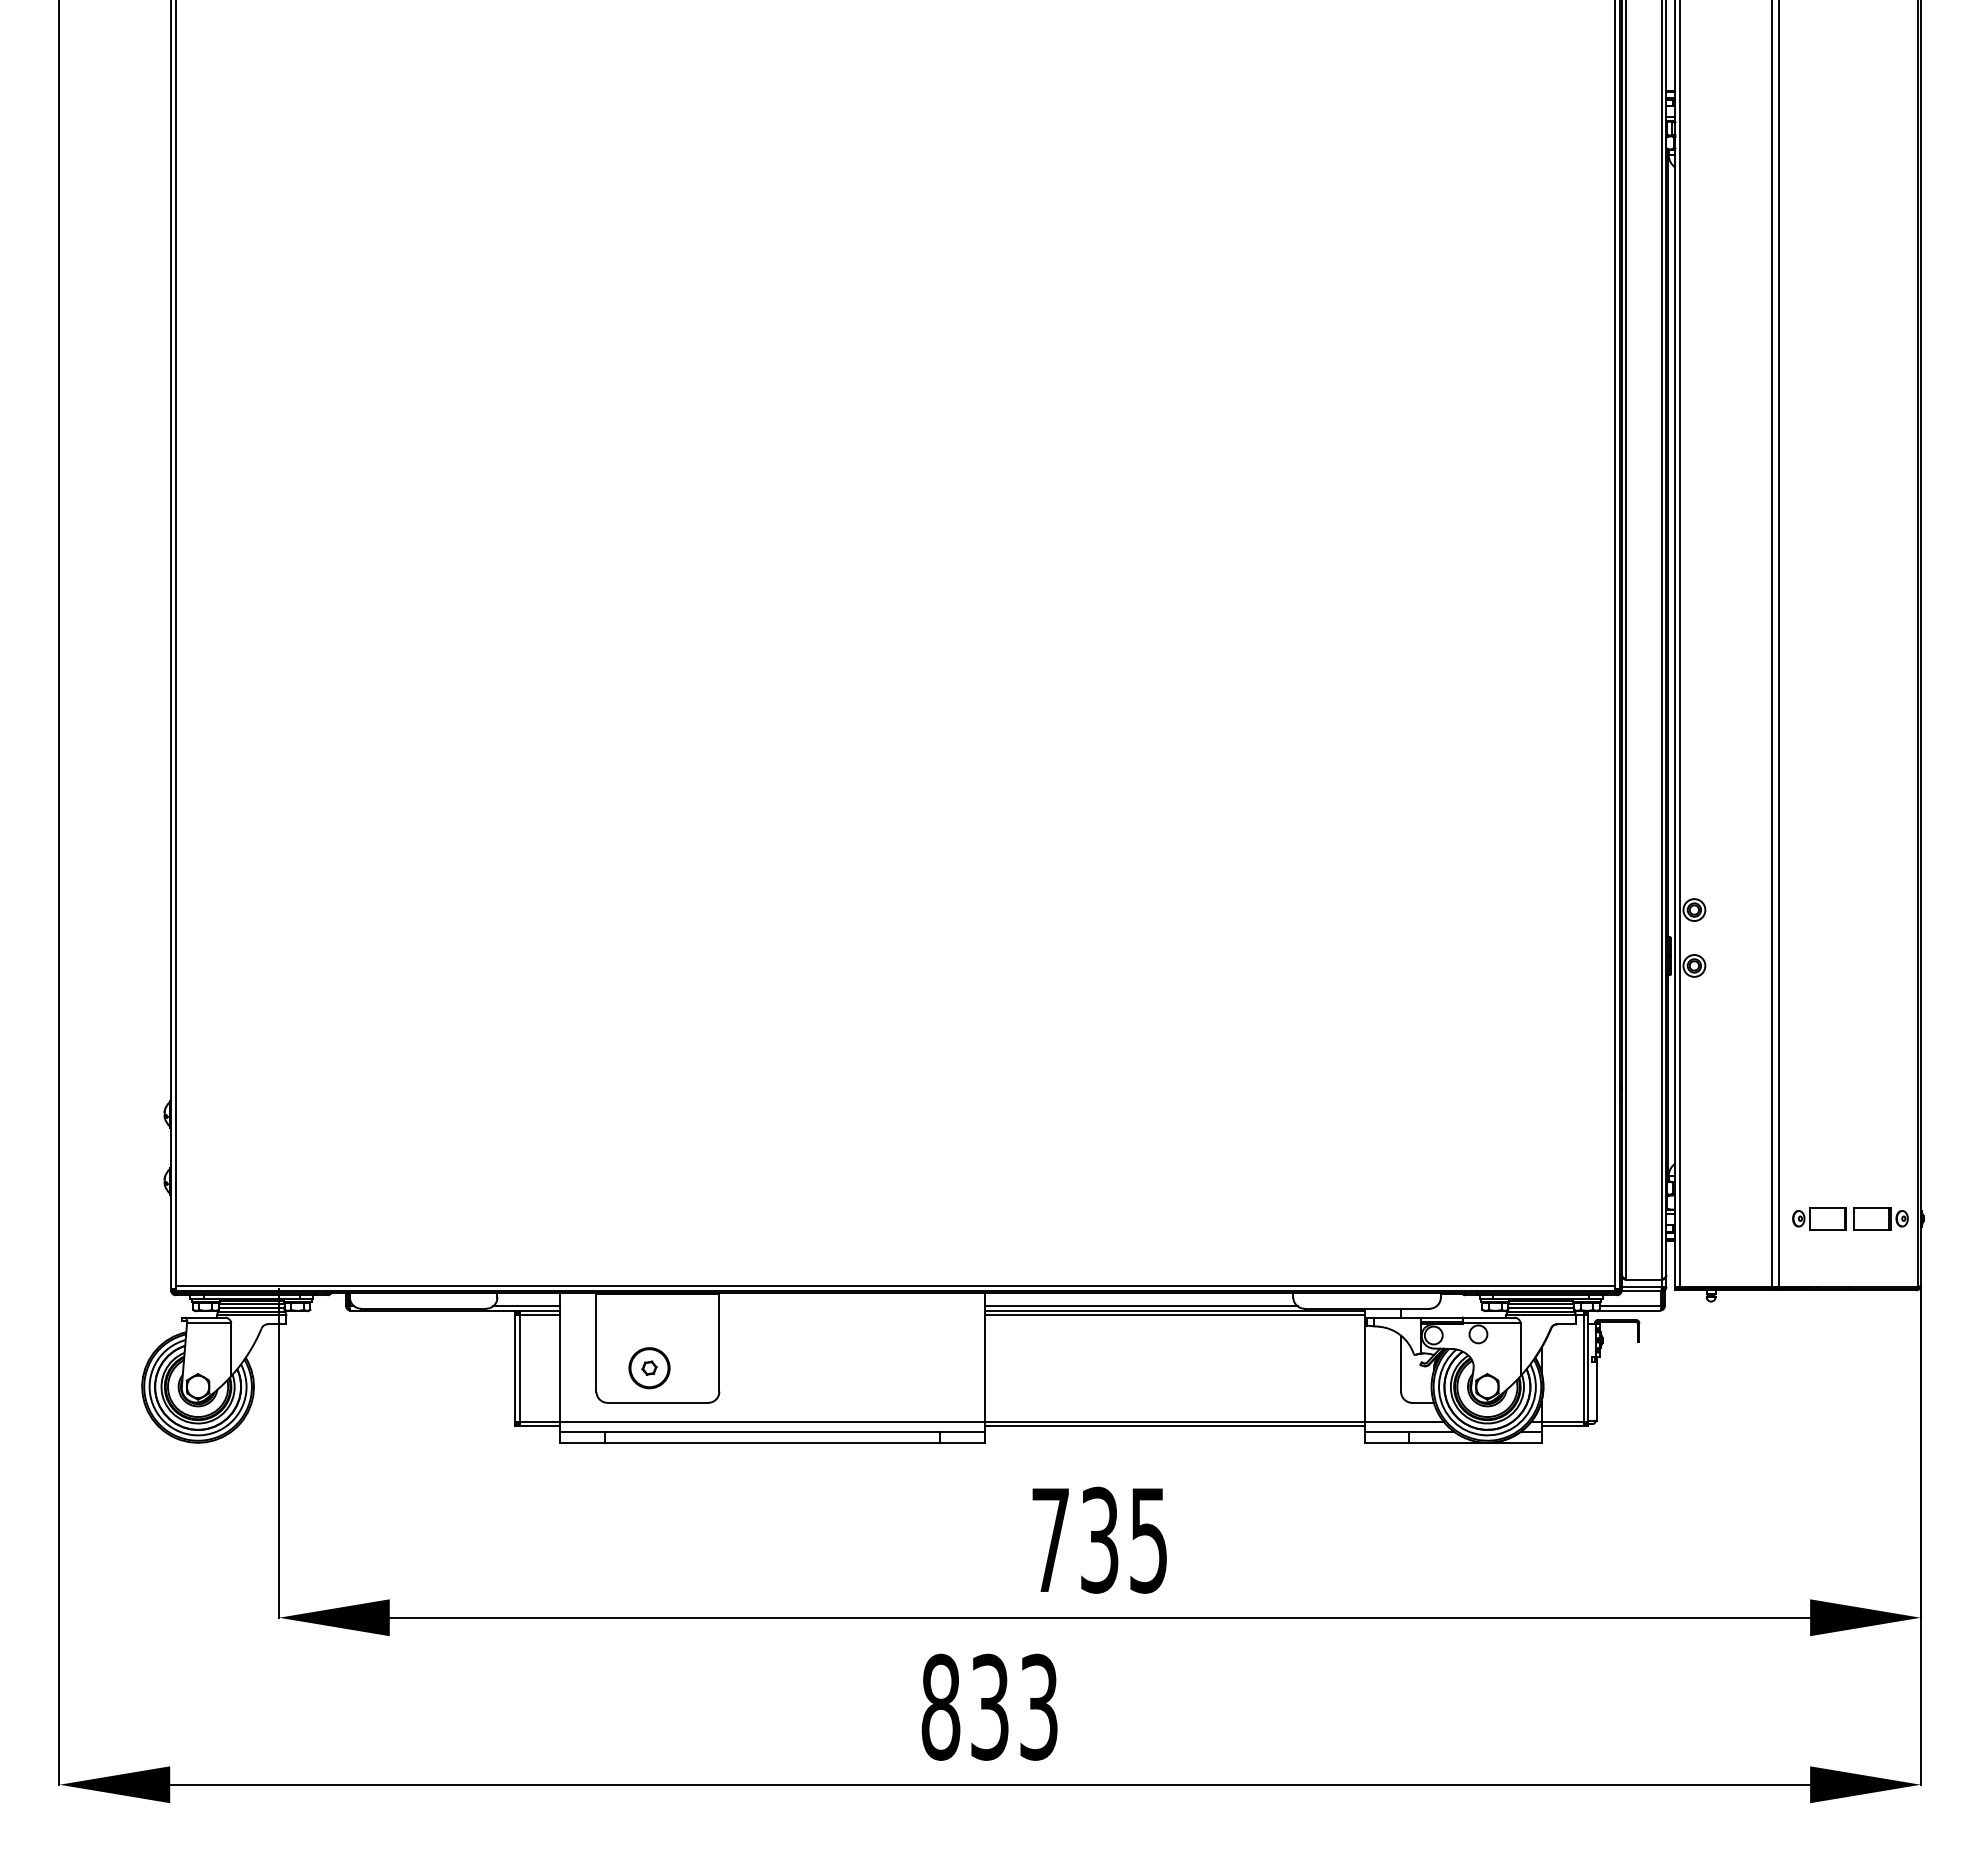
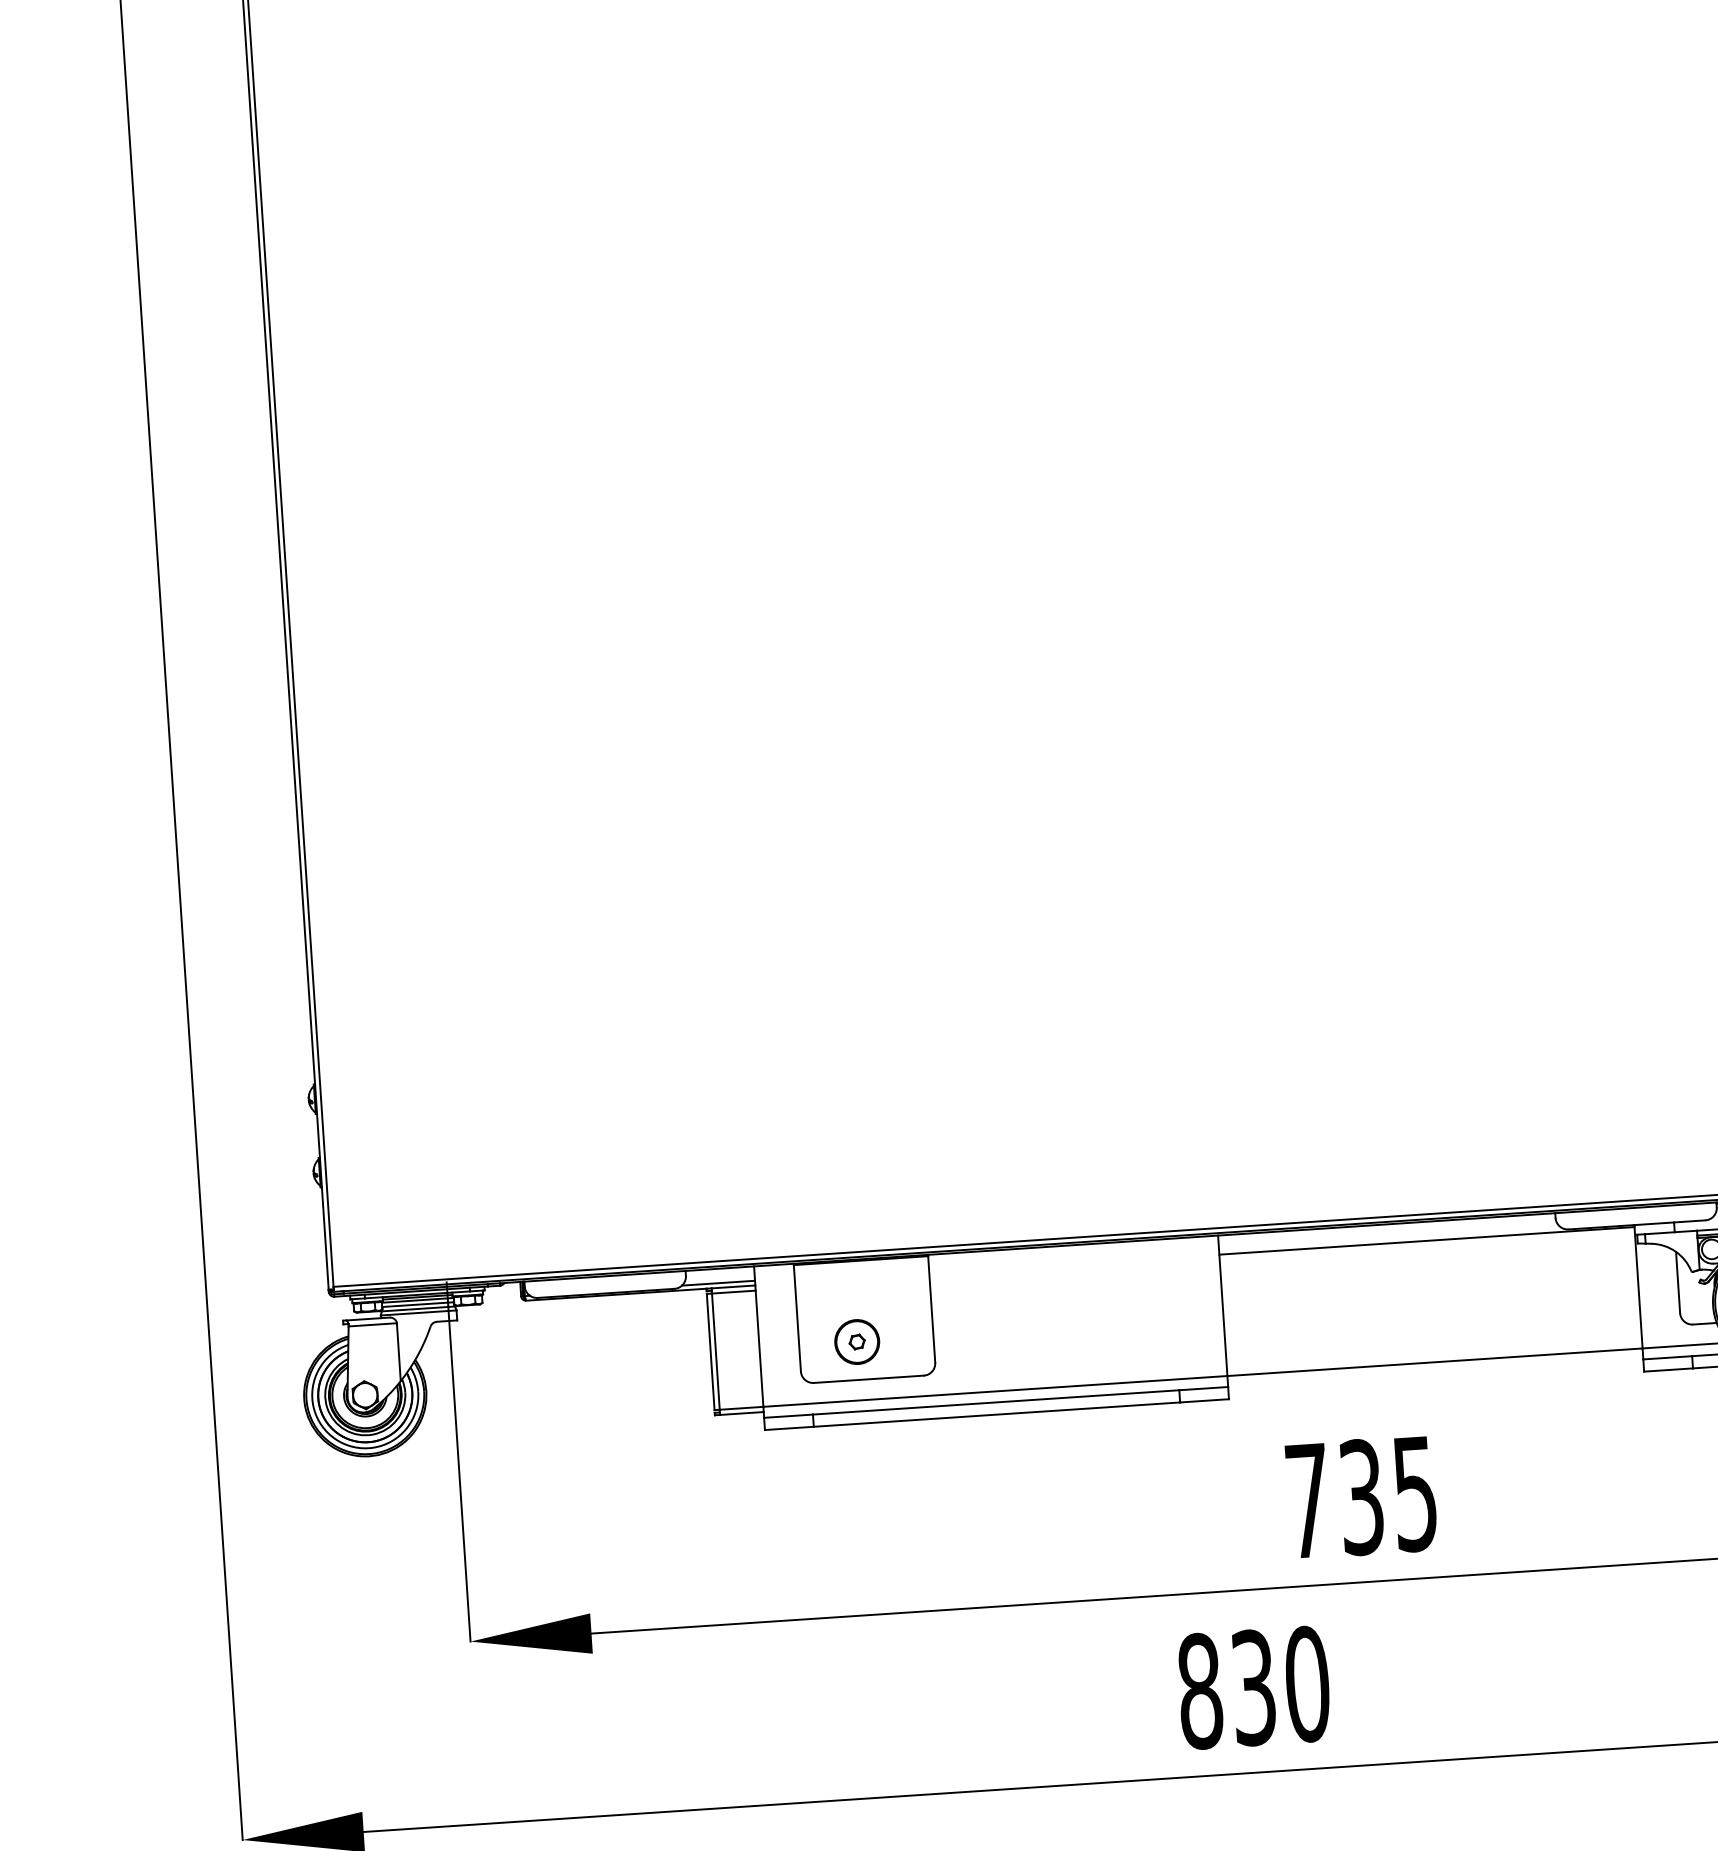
line: (1140, 1306) -> (1389, 1238), removed
line: (1174, 1315) -> (1427, 1246), removed
line: (1174, 1426) -> (1435, 1367), removed
text: (1038, 1706) -> (1306, 1683), 833 -> 830

